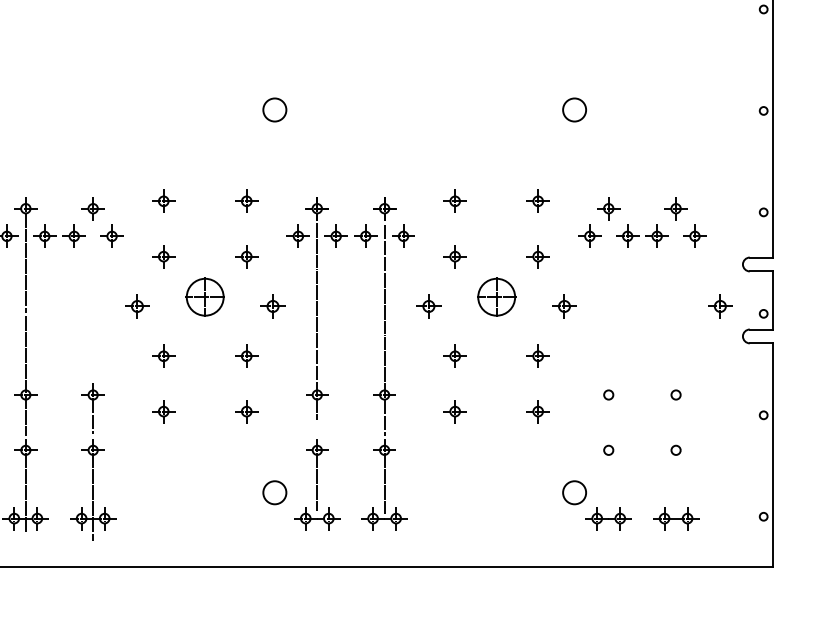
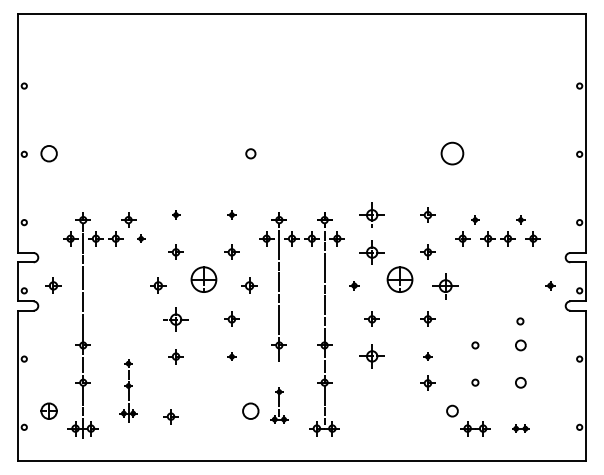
circle: (274, 109) -> (250, 153), size x0.6
circle: (574, 109) -> (452, 153), size x1.4
part: (162, 200) -> (175, 214), size x0.6
part: (246, 200) -> (231, 214), size x0.6
part: (454, 200) -> (371, 214), size x1.6
part: (607, 207) -> (474, 219), size x0.6
part: (675, 207) -> (520, 219), size x0.6
part: (110, 236) -> (140, 238), size x0.6
part: (454, 255) -> (371, 251), size x1.6
part: (429, 305) -> (354, 285), size x0.6
part: (564, 305) -> (445, 285), size x1.6
part: (720, 305) -> (550, 285), size x0.6
part: (162, 354) -> (175, 318), size x1.6
circle: (675, 359) -> (520, 321), added
circle: (675, 395) -> (520, 345), size x1.6
part: (246, 411) -> (231, 356), size x0.6
part: (454, 411) -> (371, 356), size x1.6
part: (537, 411) -> (427, 356), size x0.6
part: (537, 450) -> (427, 382), added
circle: (675, 450) -> (520, 382), size x1.6
part: (93, 461) -> (128, 390), size x0.6
part: (317, 484) -> (279, 405), size x0.6
circle: (574, 491) -> (452, 410), size x0.7
part: (155, 500) -> (170, 416), added
part: (675, 518) -> (520, 428), size x0.6

